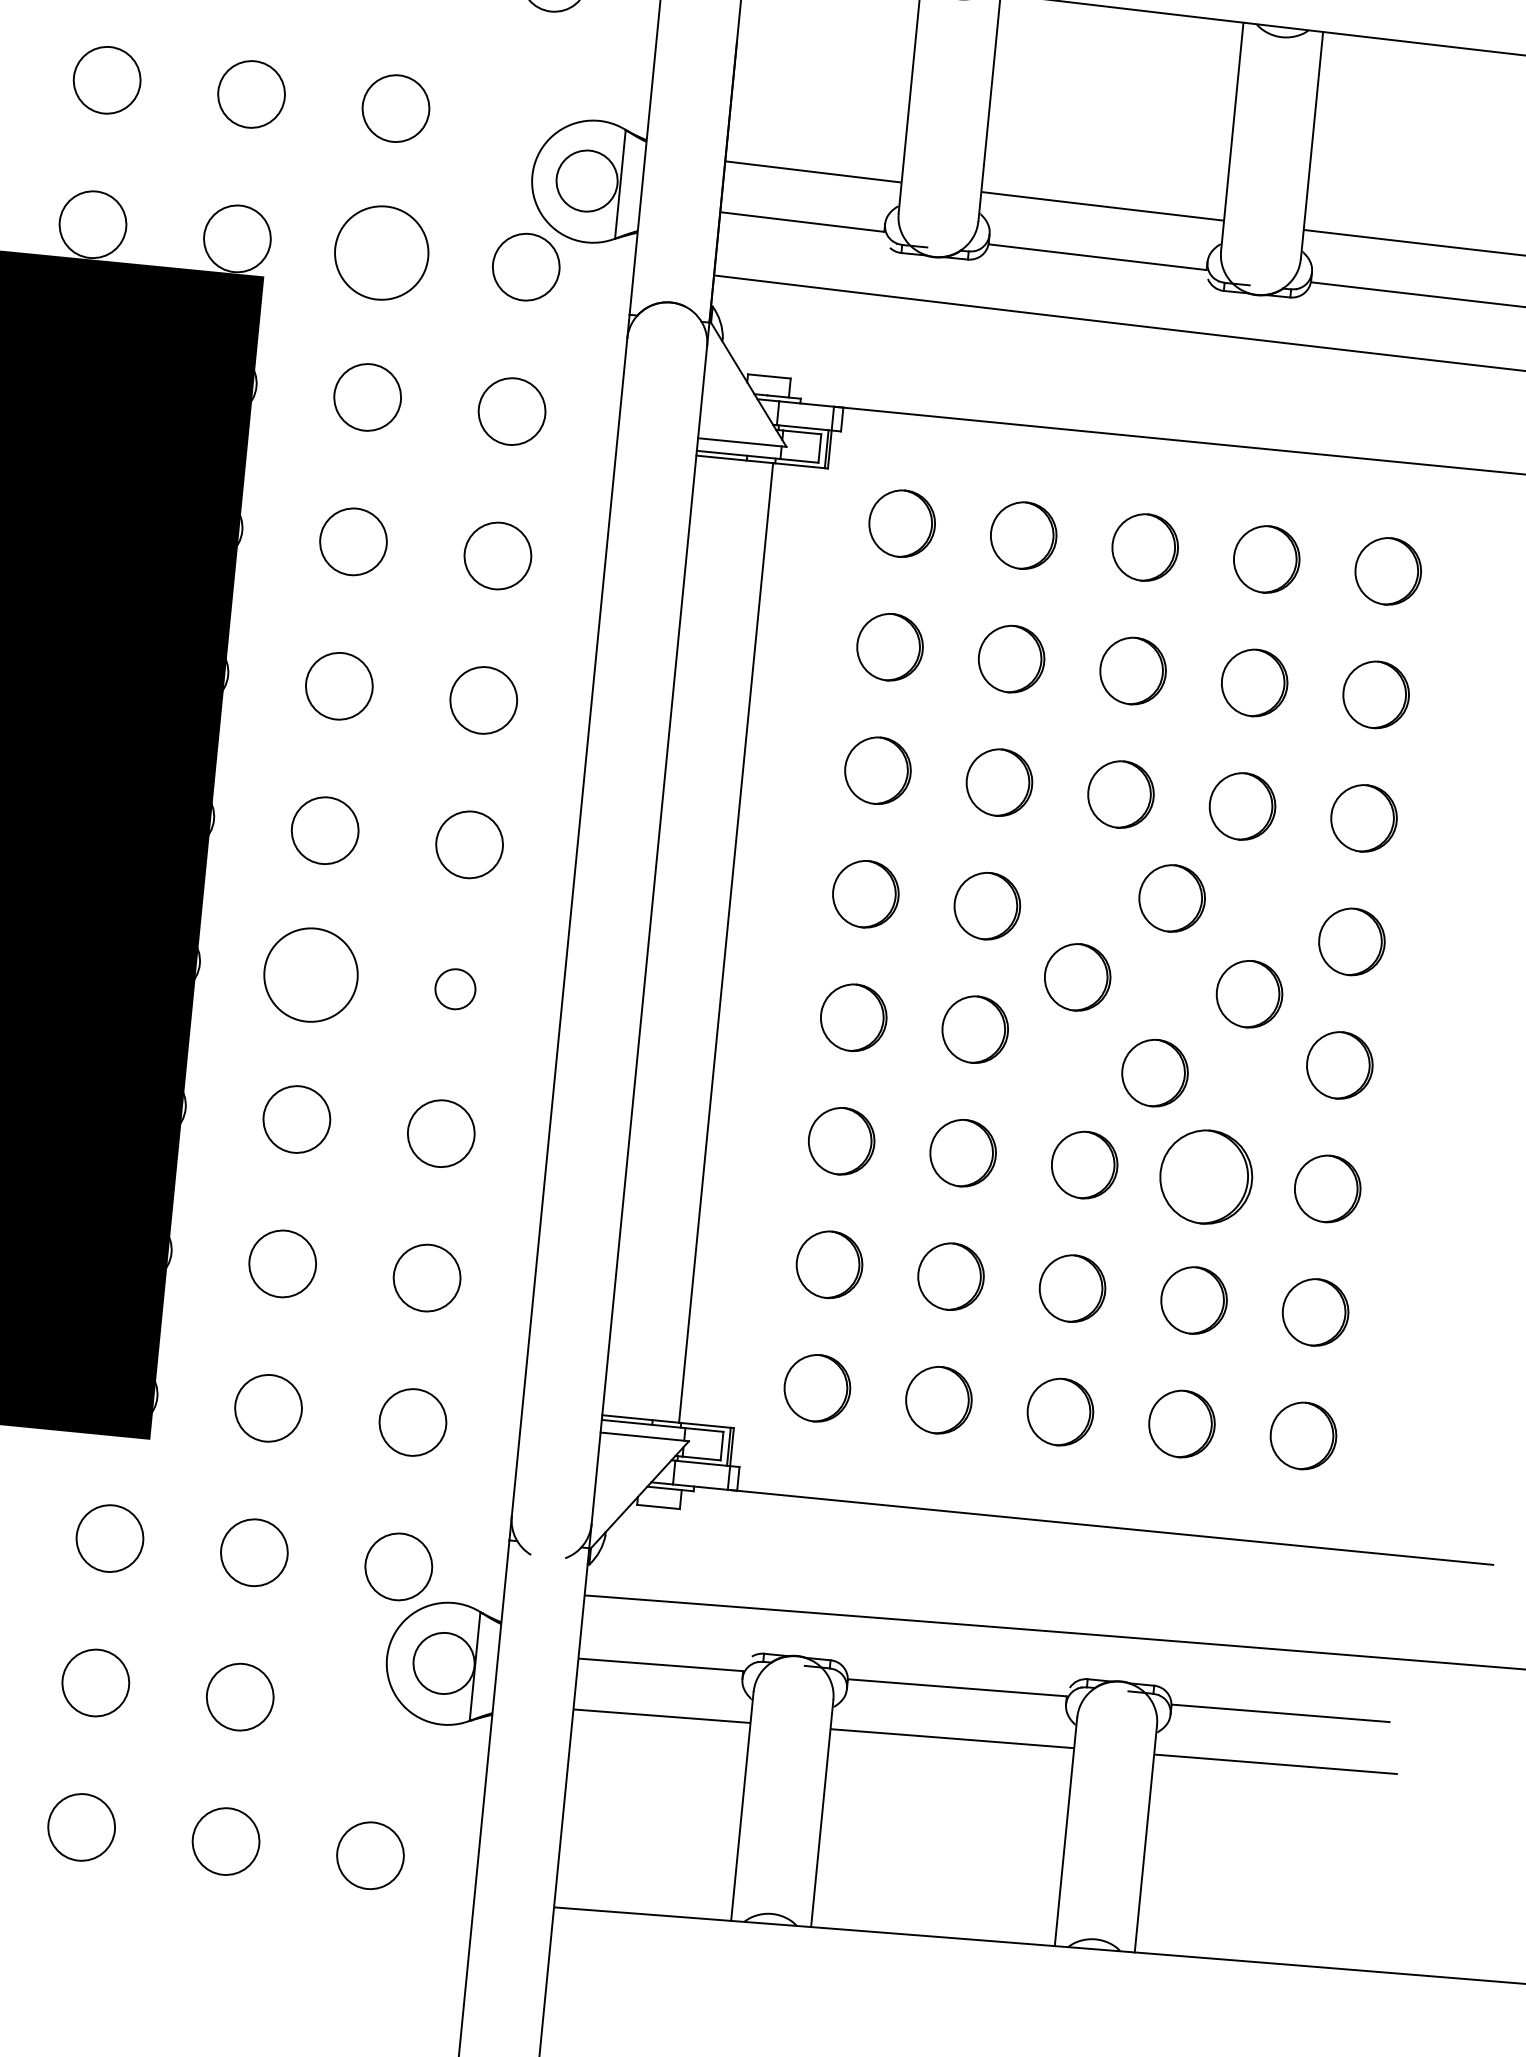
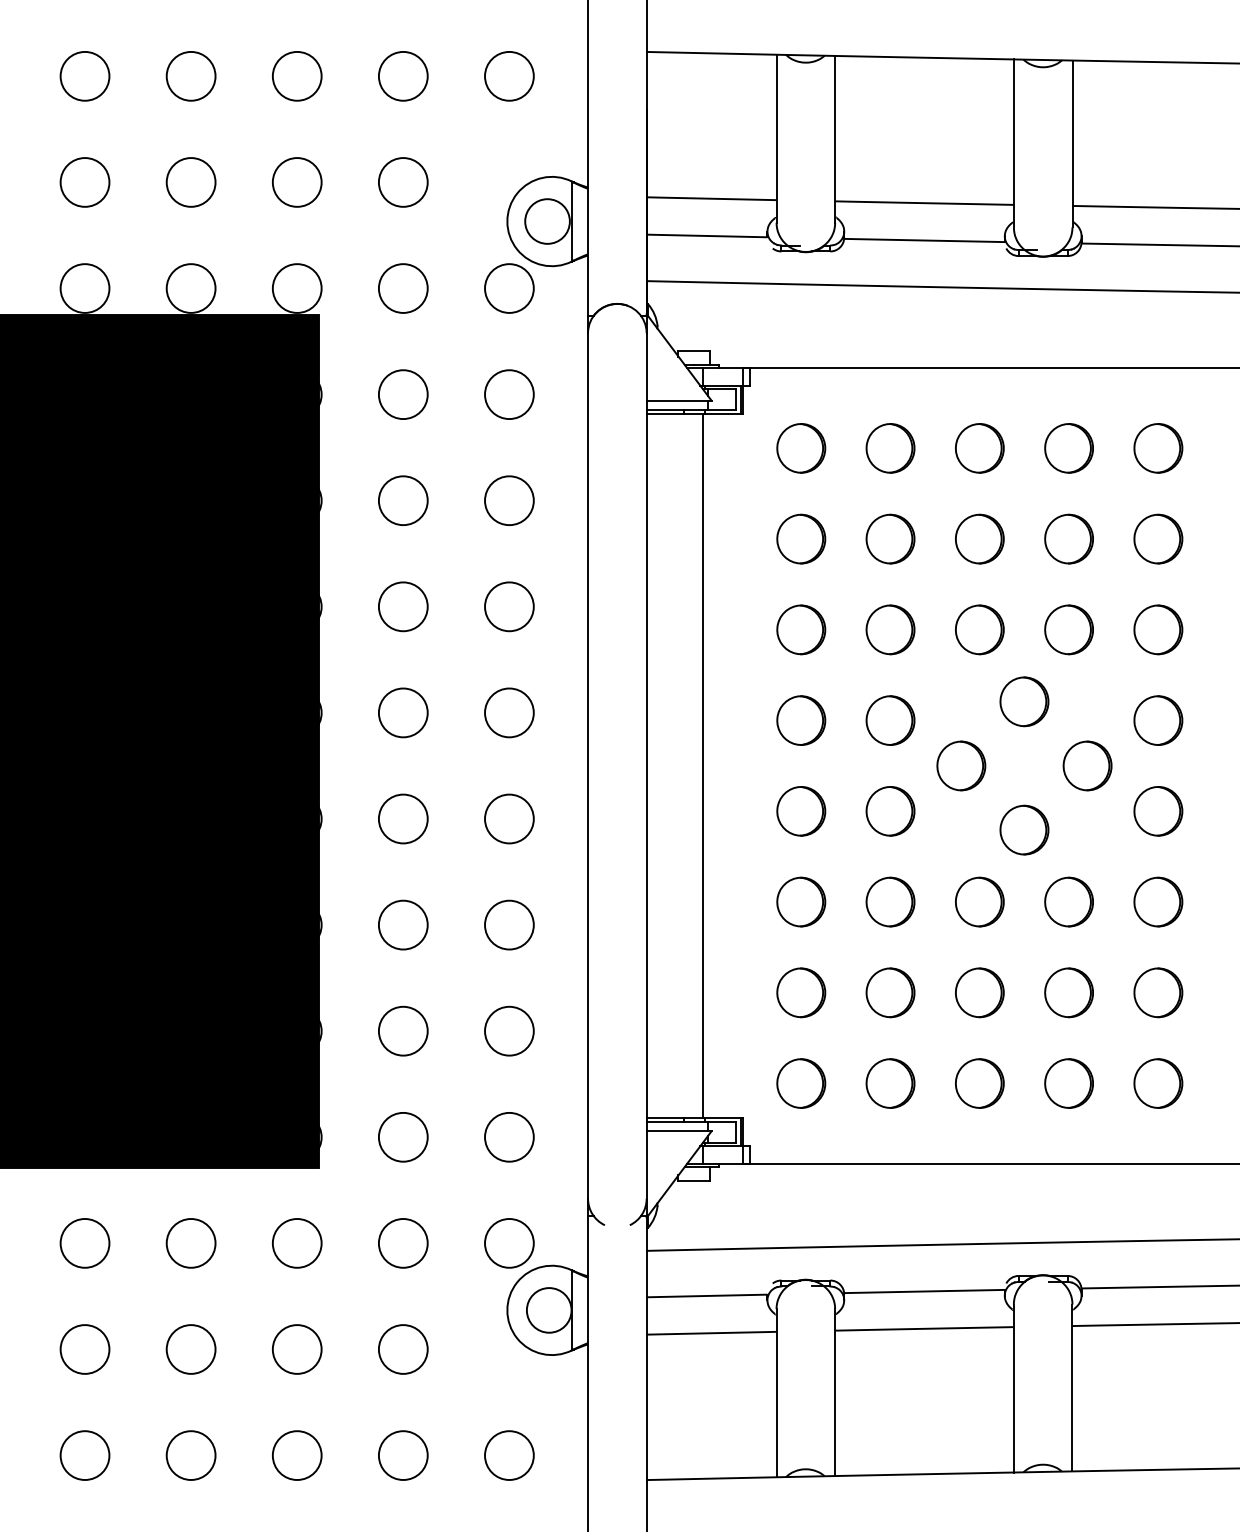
circle: (382, 253) -> (403, 288), size x0.71
circle: (309, 974) -> (402, 818), size x0.71
circle: (455, 988) -> (509, 818), size x1.67
part: (1205, 1176) -> (1068, 901), size x0.71

